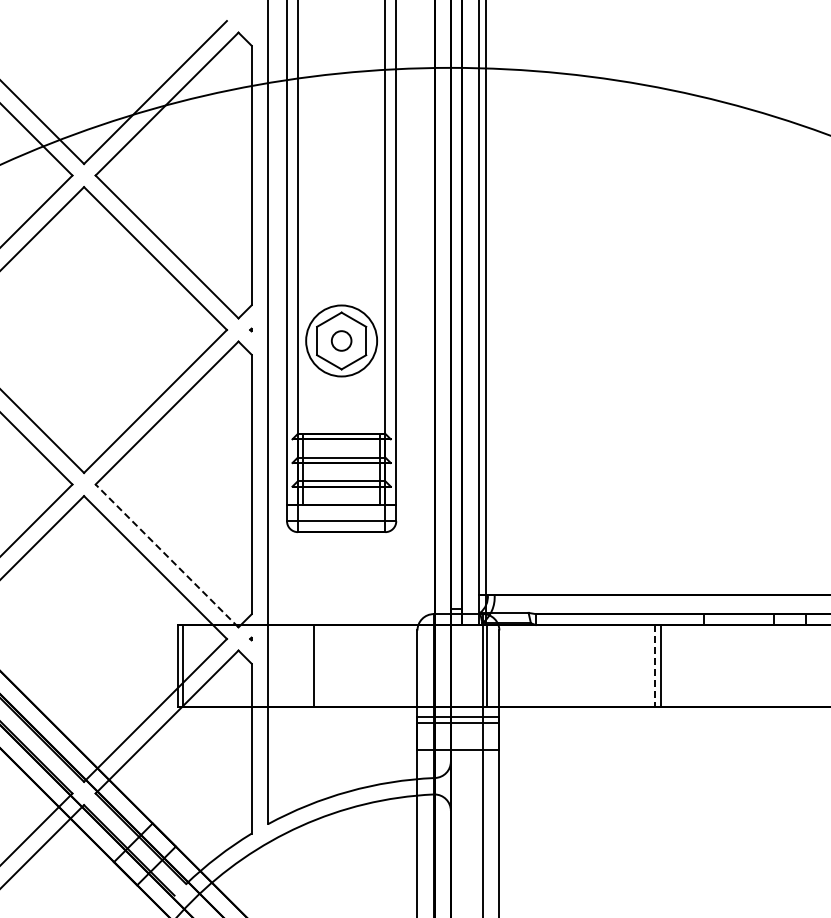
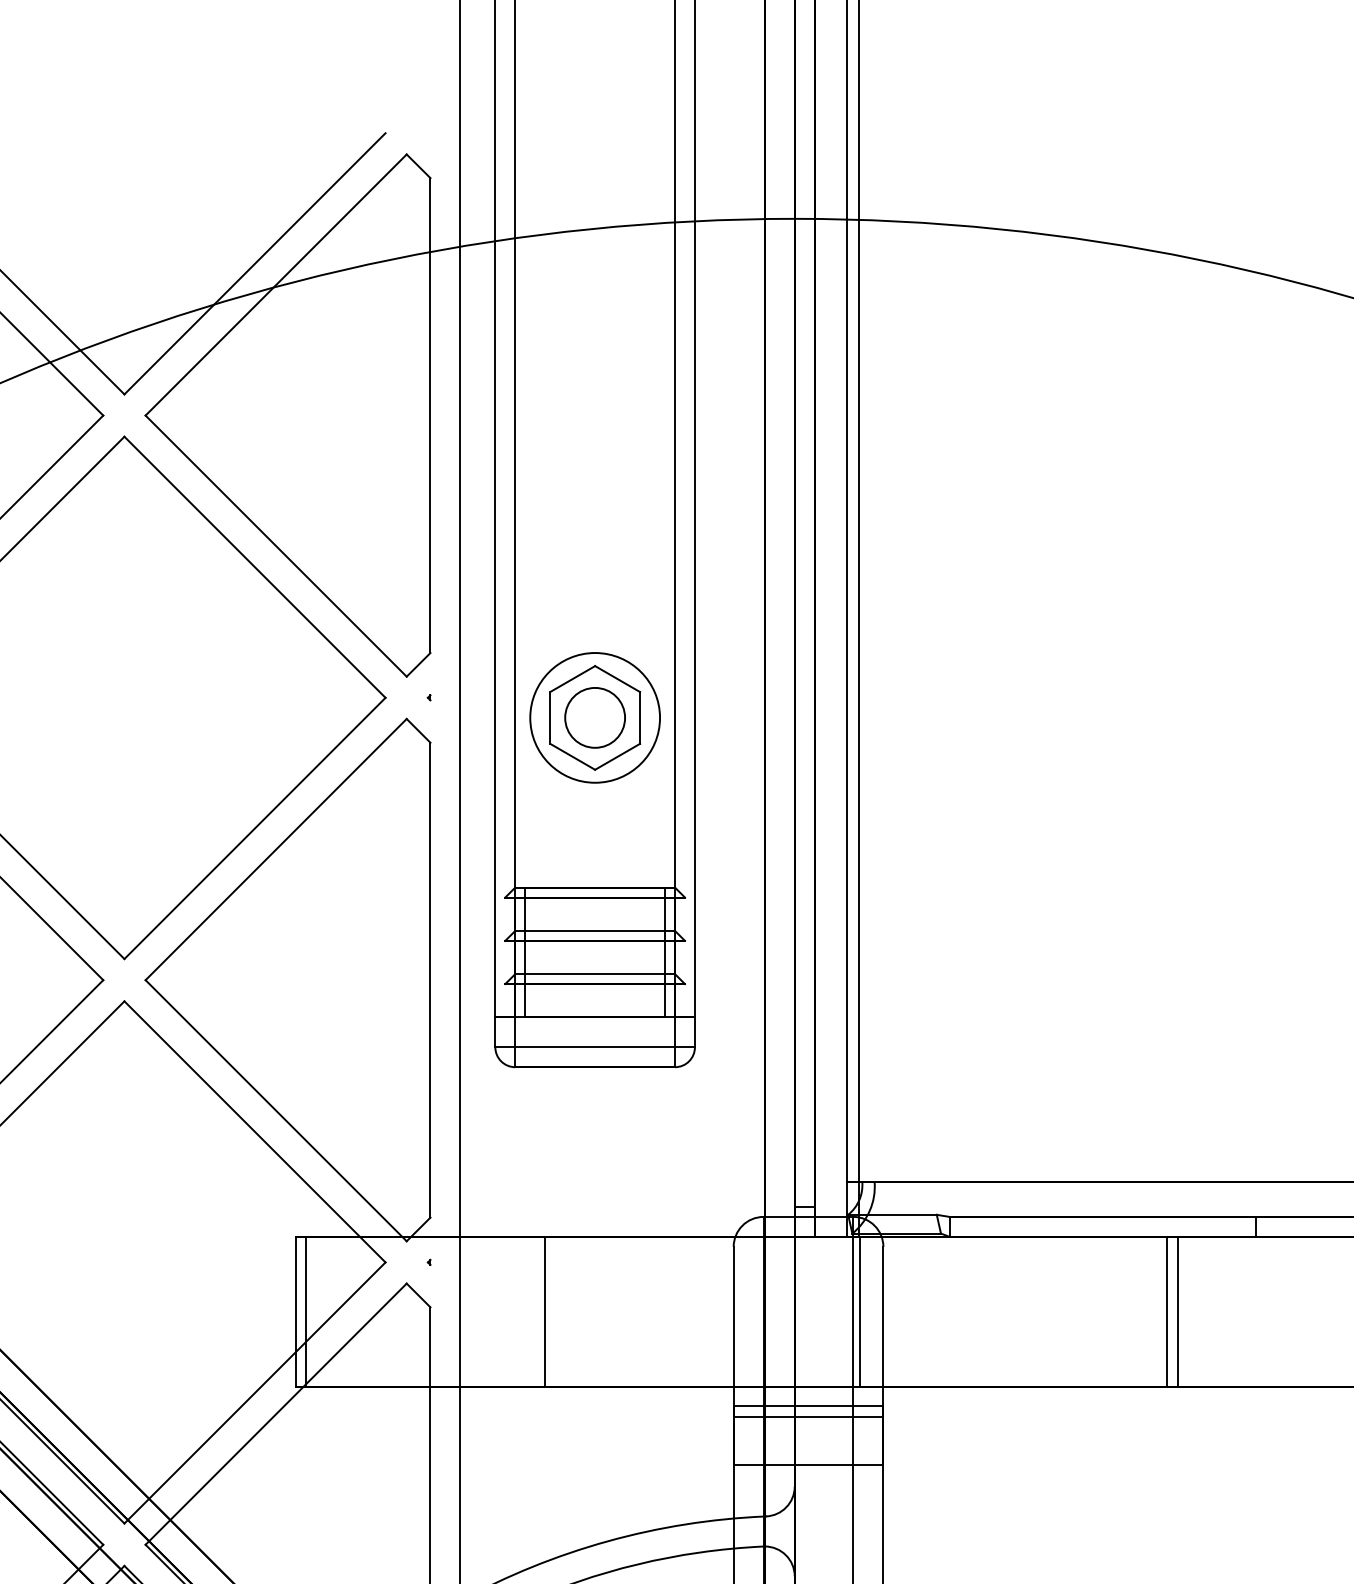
circle: (341, 340) -> (594, 716), size x1.67
line: (166, 555) -> (275, 1109), dashed -> solid
line: (654, 665) -> (1166, 1310), dashed -> solid

